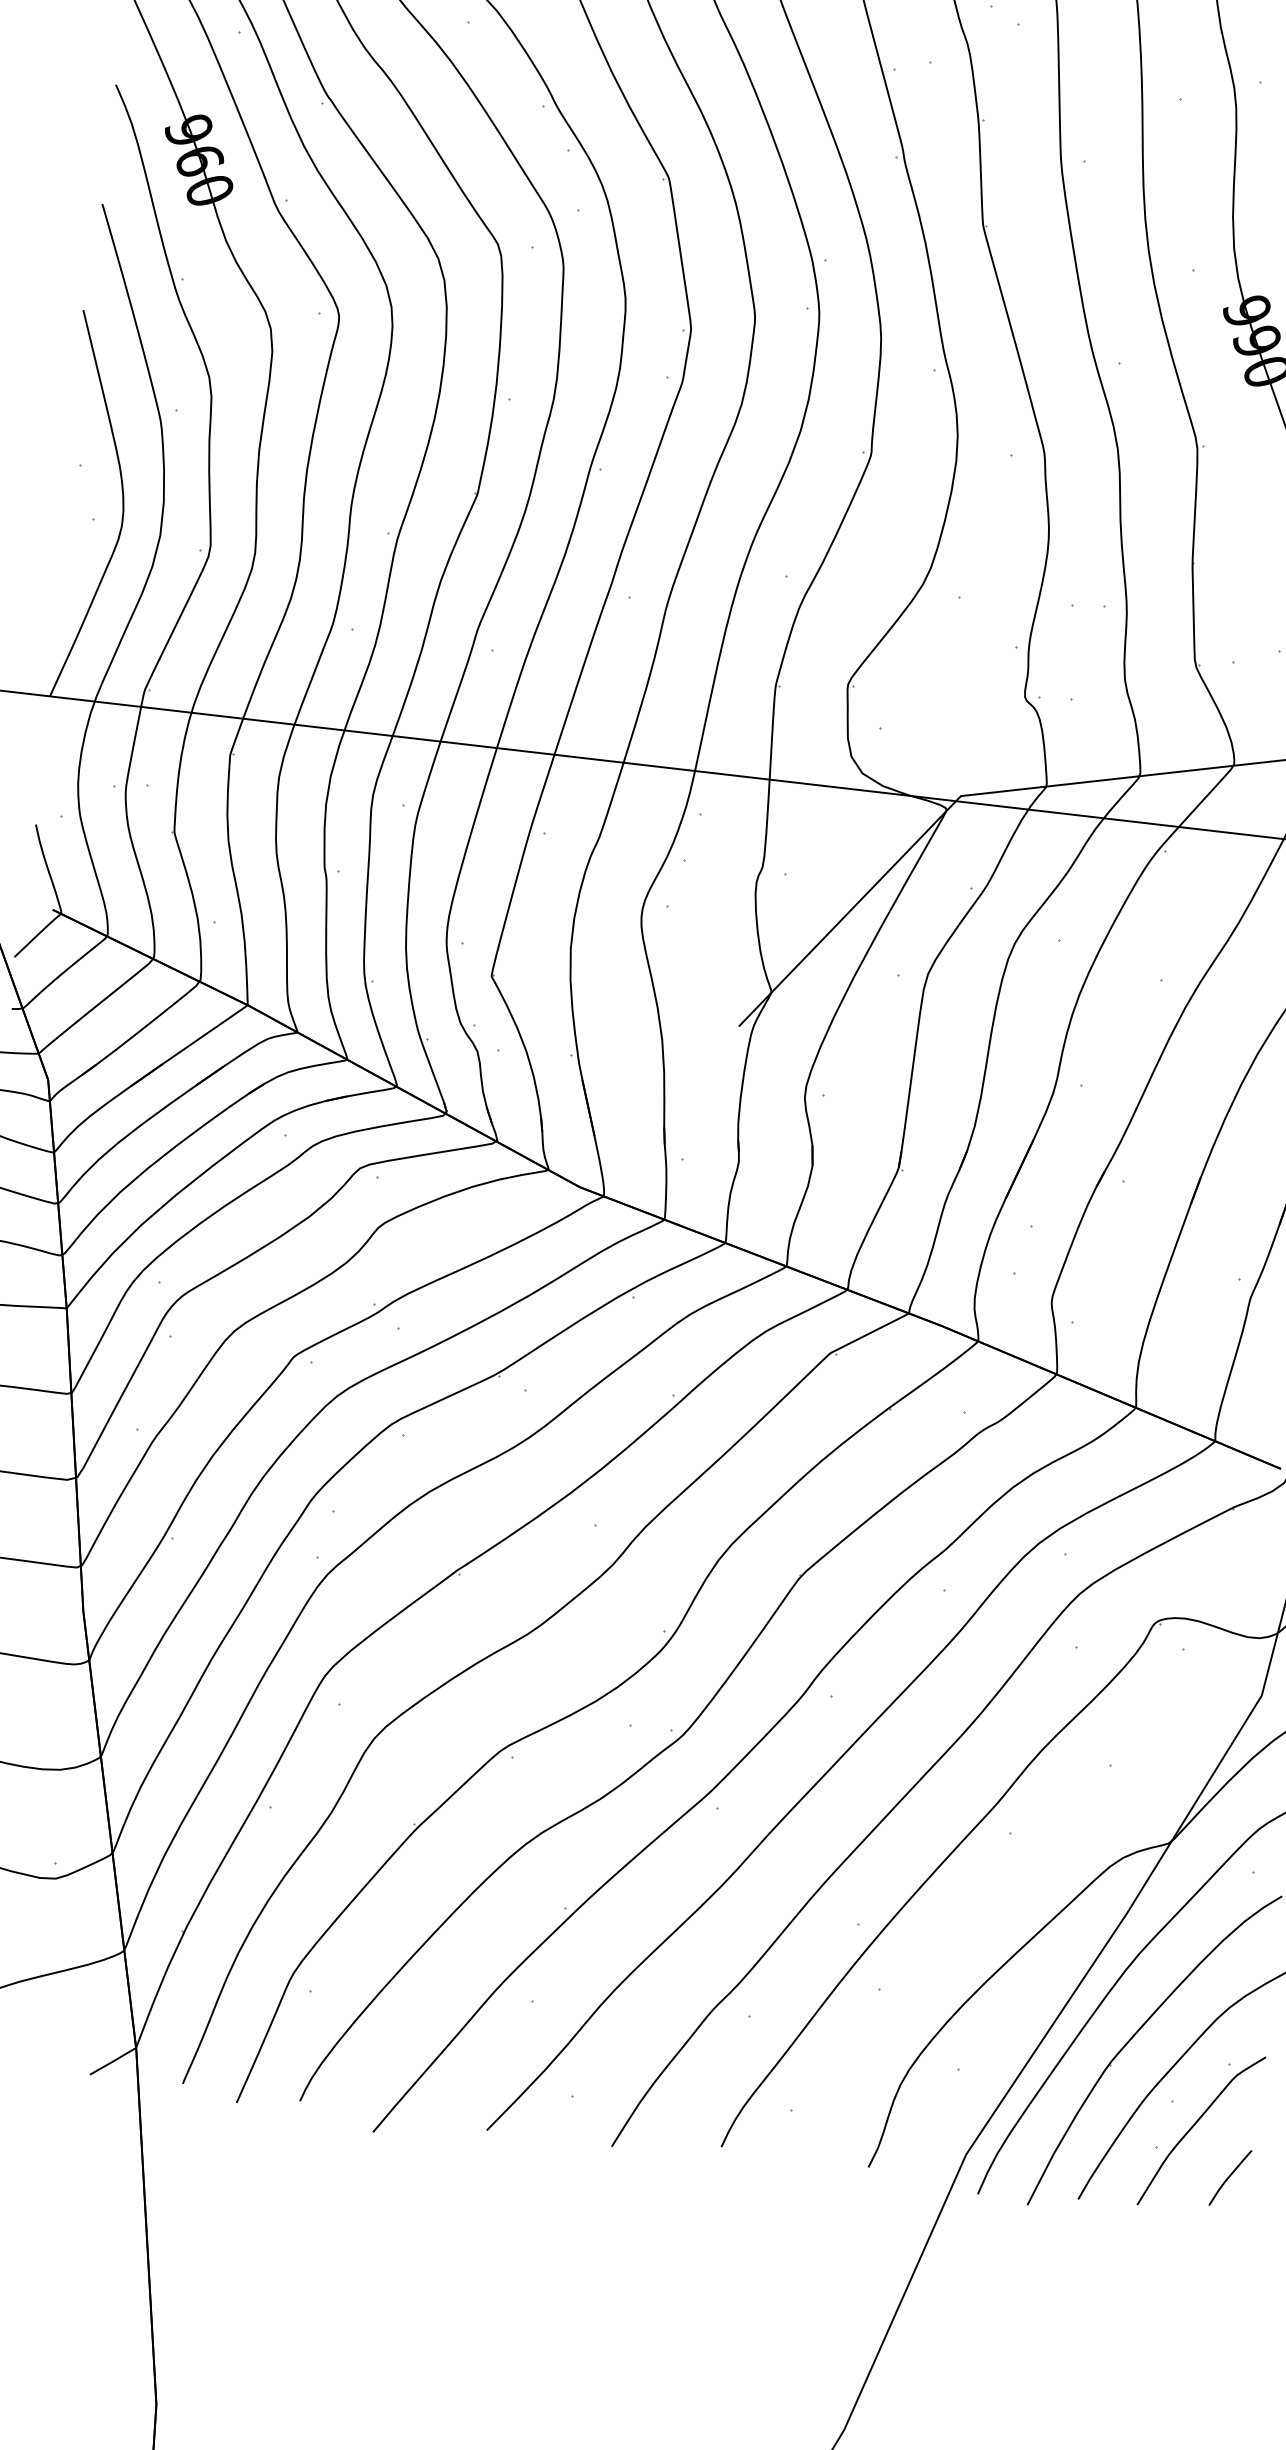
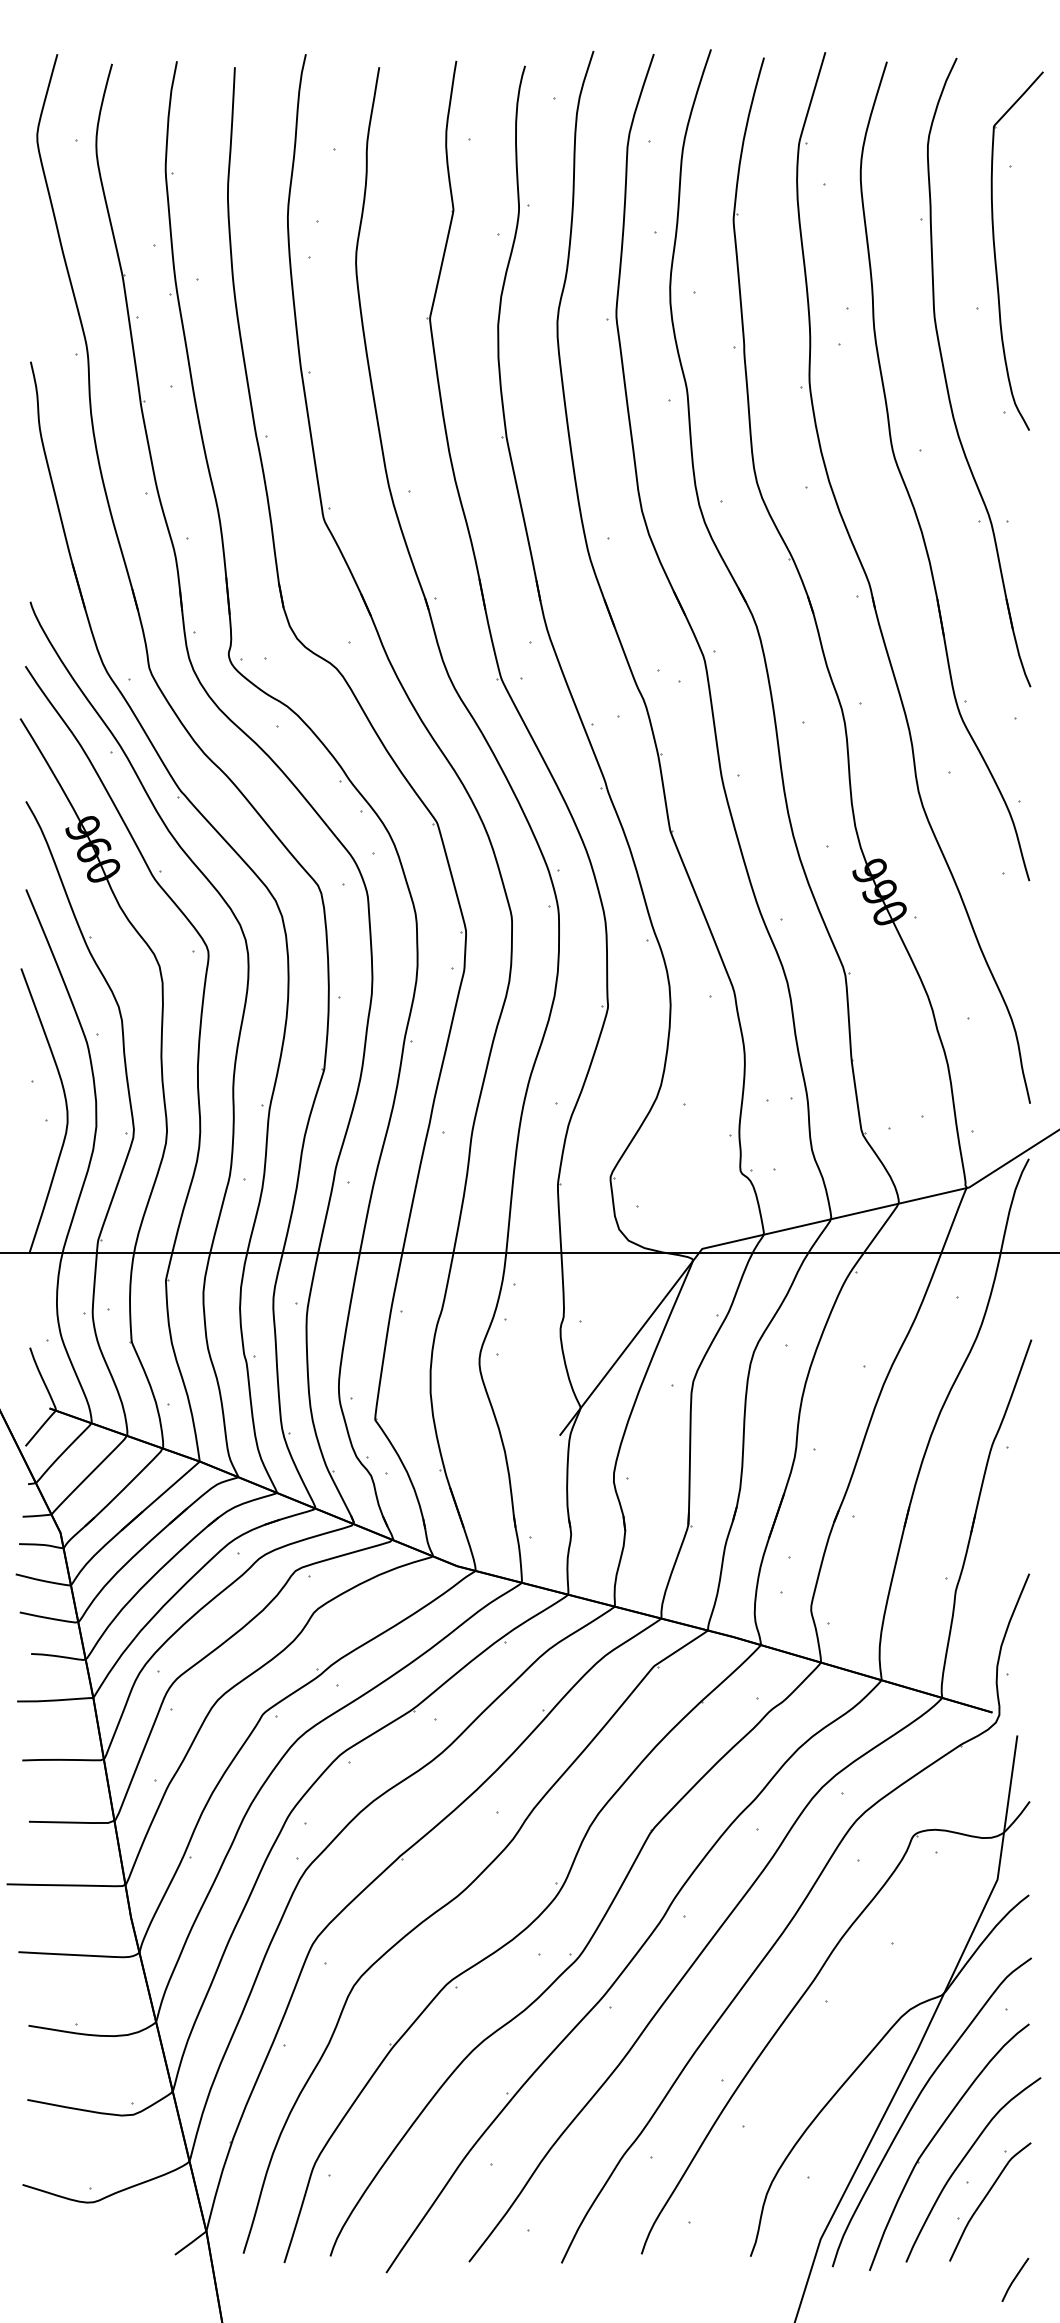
line: (1230, 2177) -> (1015, 2279), moved

